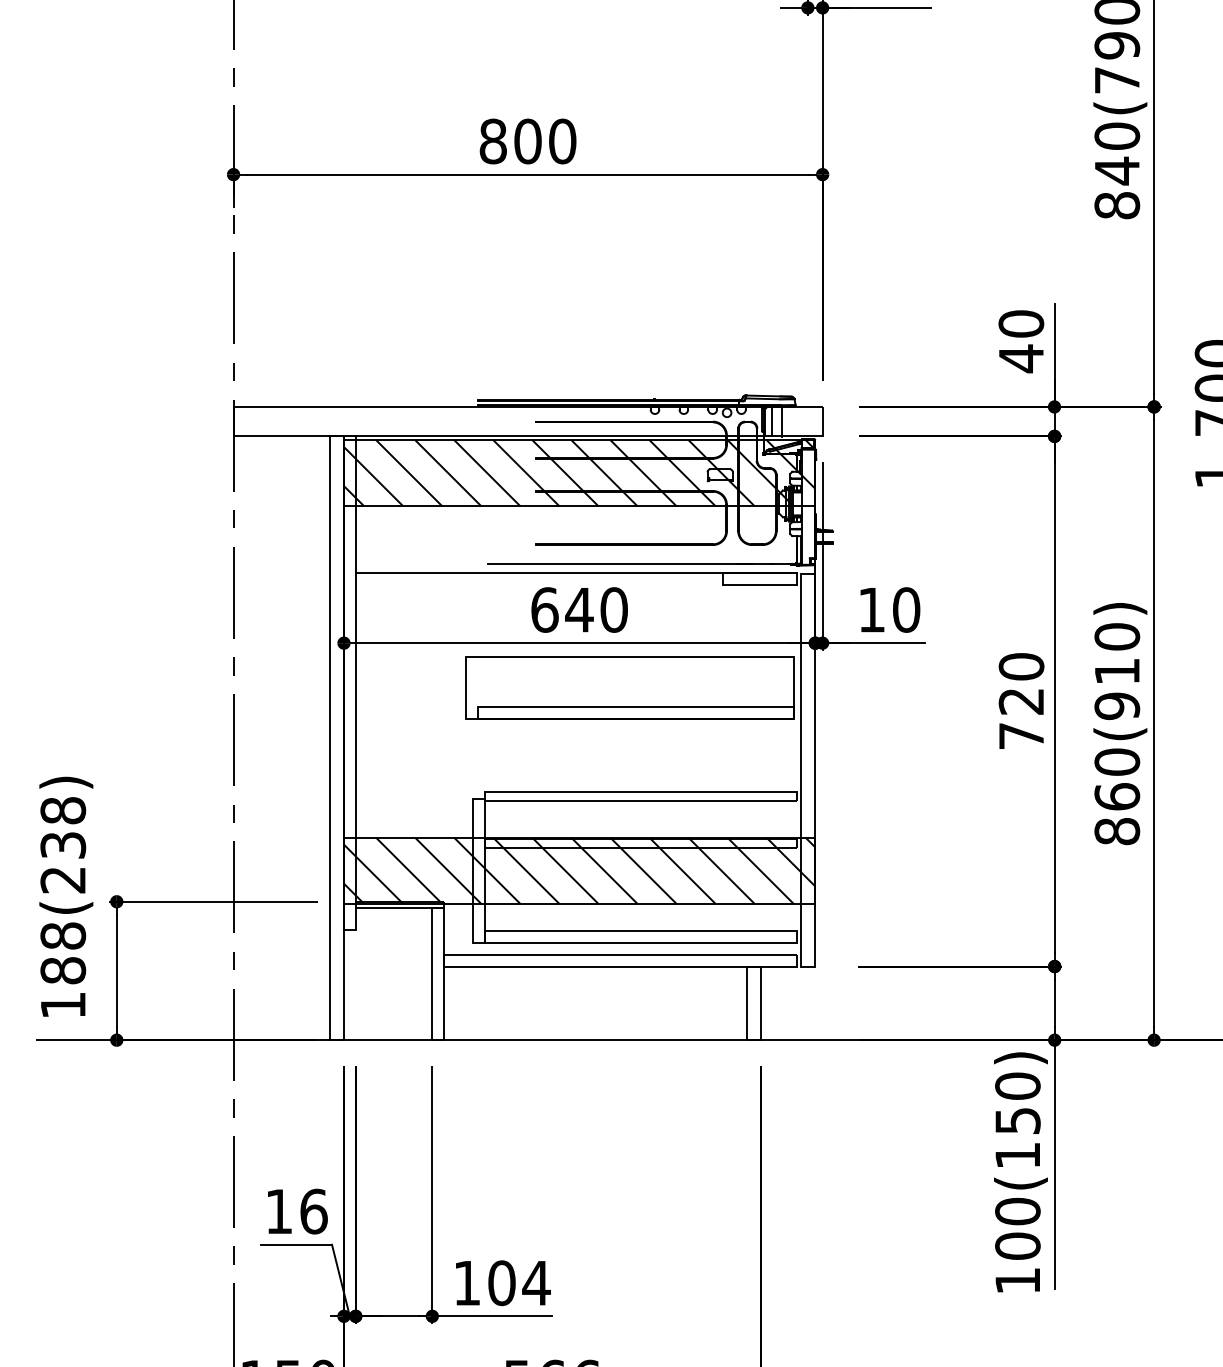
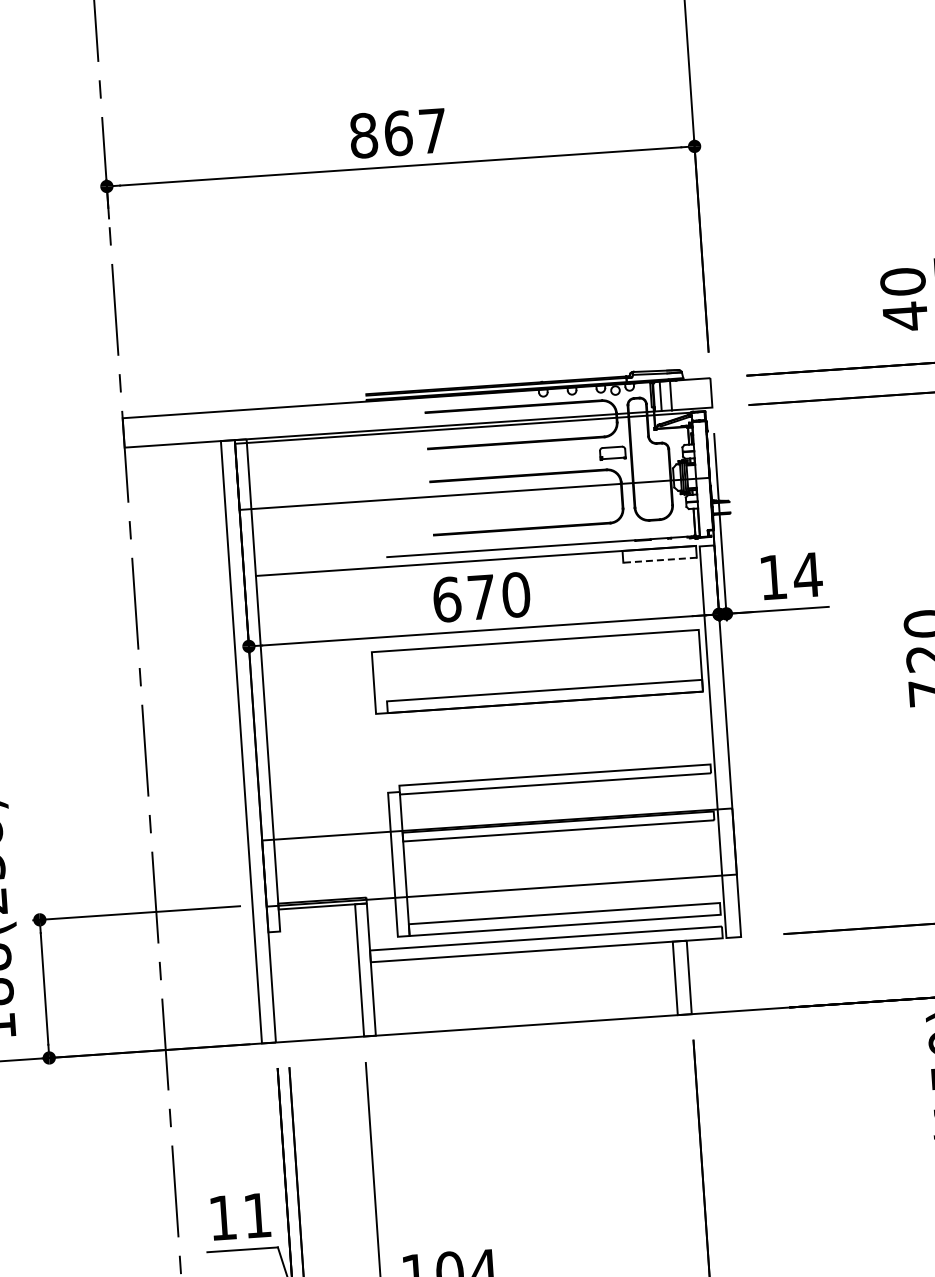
text: (545, 141) -> (415, 132), 800 -> 867
hatch: (579, 473) -> (472, 461), removed
line: (760, 585) -> (660, 560), solid -> dashed
text: (906, 609) -> (807, 574), 10 -> 14
text: (579, 610) -> (481, 597), 640 -> 670
hatch: (579, 870) -> (499, 857), removed
text: (313, 1211) -> (257, 1215), 16 -> 11

